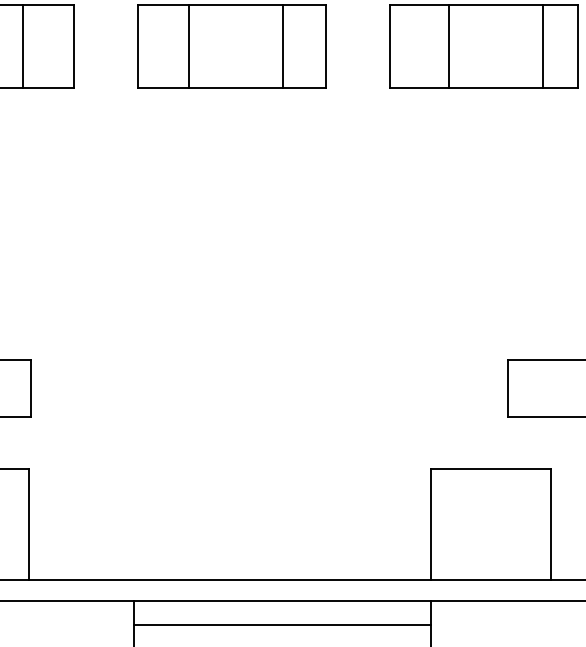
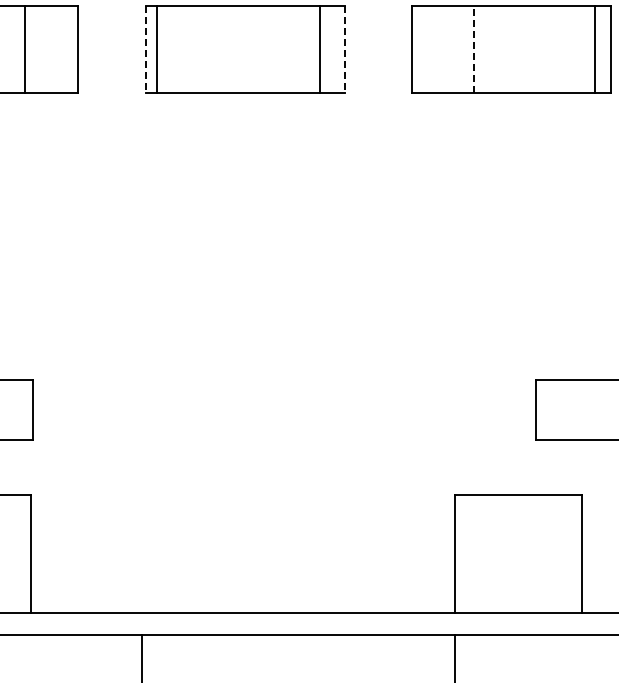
line: (188, 46) -> (156, 48), moved
line: (282, 46) -> (319, 48), moved
line: (542, 46) -> (595, 48), moved
line: (137, 47) -> (145, 49), solid -> dashed
line: (326, 47) -> (344, 49), solid -> dashed
line: (448, 47) -> (473, 49), solid -> dashed
line: (281, 625) -> (297, 660), removed

